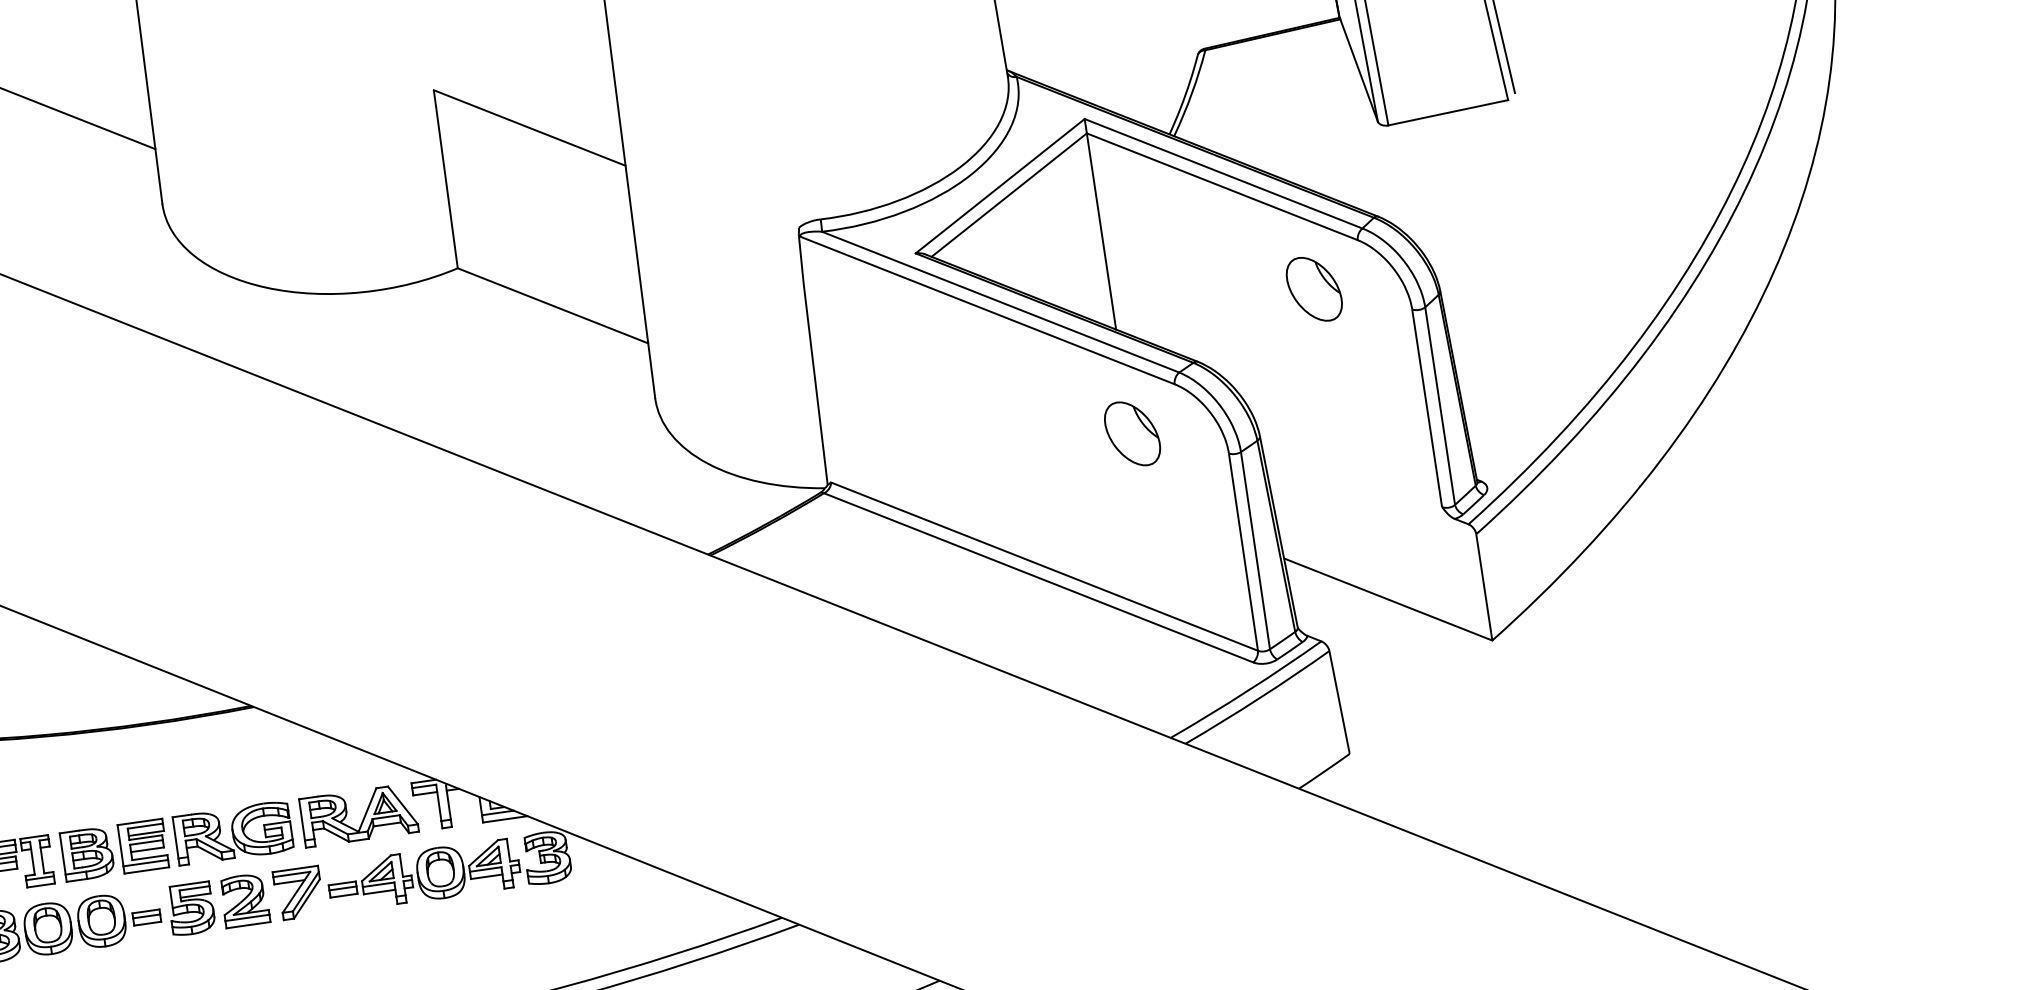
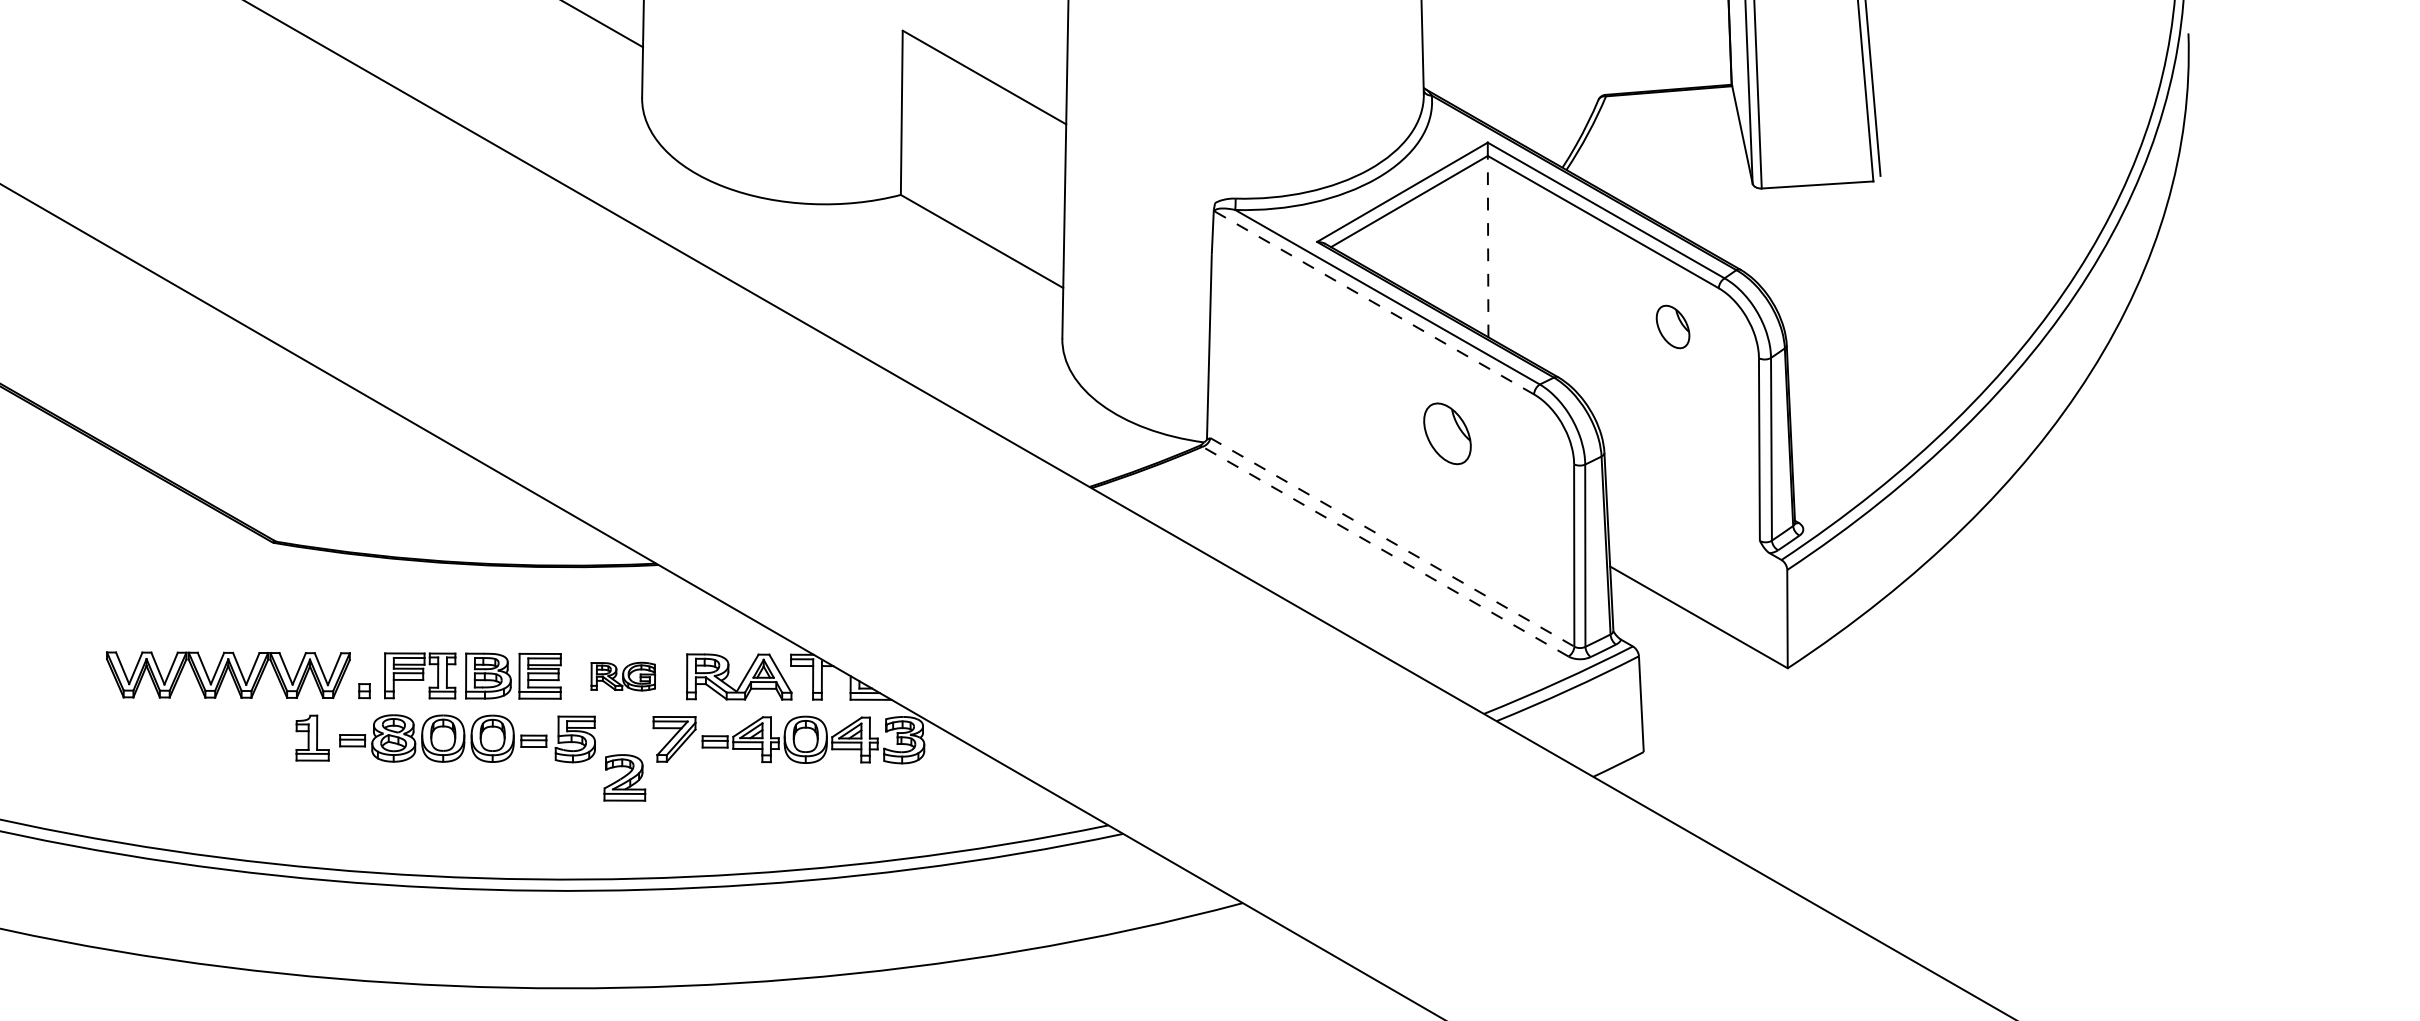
line: (1101, 231) -> (1488, 246), solid -> dashed
part: (1313, 288) -> (1672, 326), size x0.7
line: (986, 310) -> (1373, 302), solid -> dashed
part: (1132, 433) -> (1447, 433), moved
line: (1044, 566) -> (1392, 542), solid -> dashed
line: (1038, 577) -> (1385, 551), solid -> dashed
part: (233, 833) -> (623, 676), size x0.6
part: (244, 900) -> (624, 777), moved

